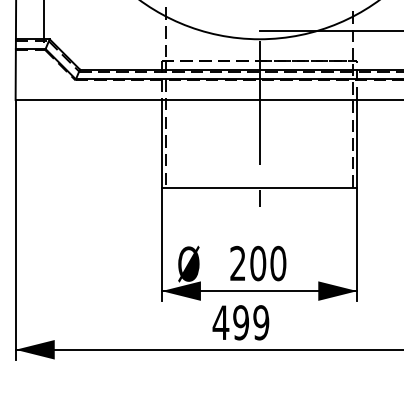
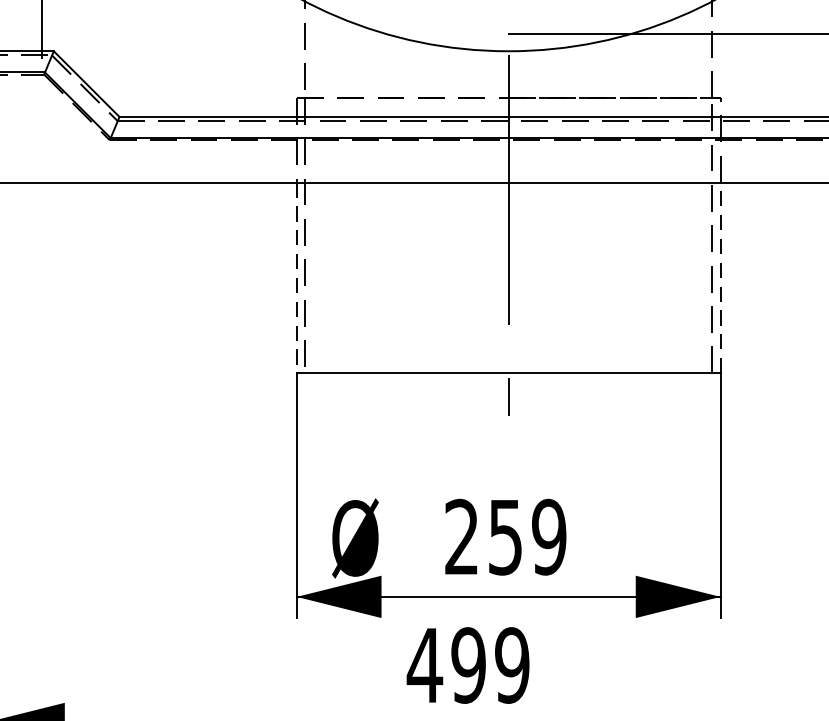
line: (357, 143) -> (720, 277), solid -> dashed
line: (161, 144) -> (296, 279), solid -> dashed
text: (268, 263) -> (527, 537), 200 -> 259

